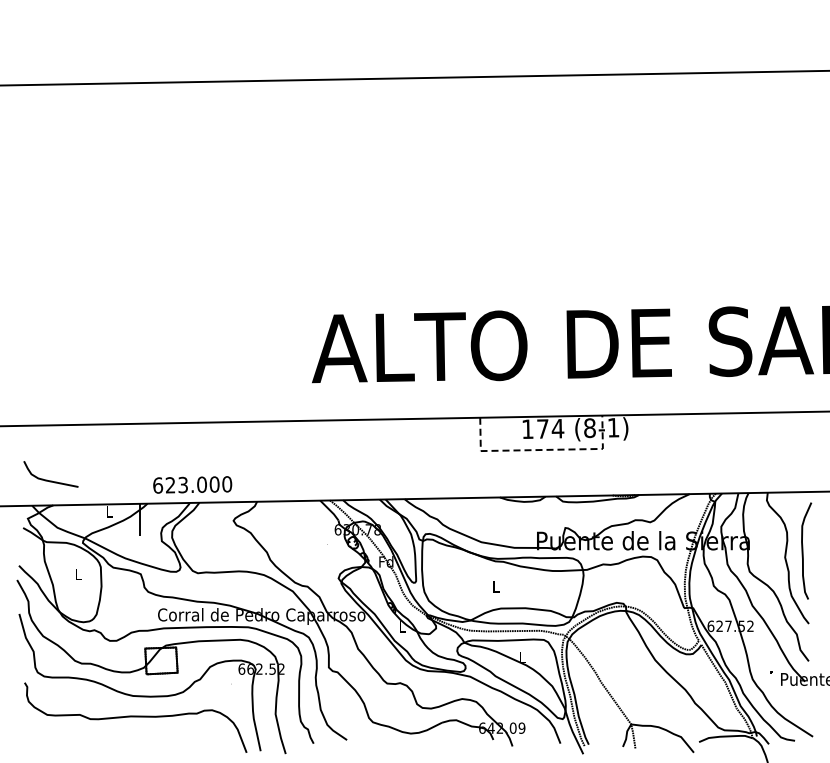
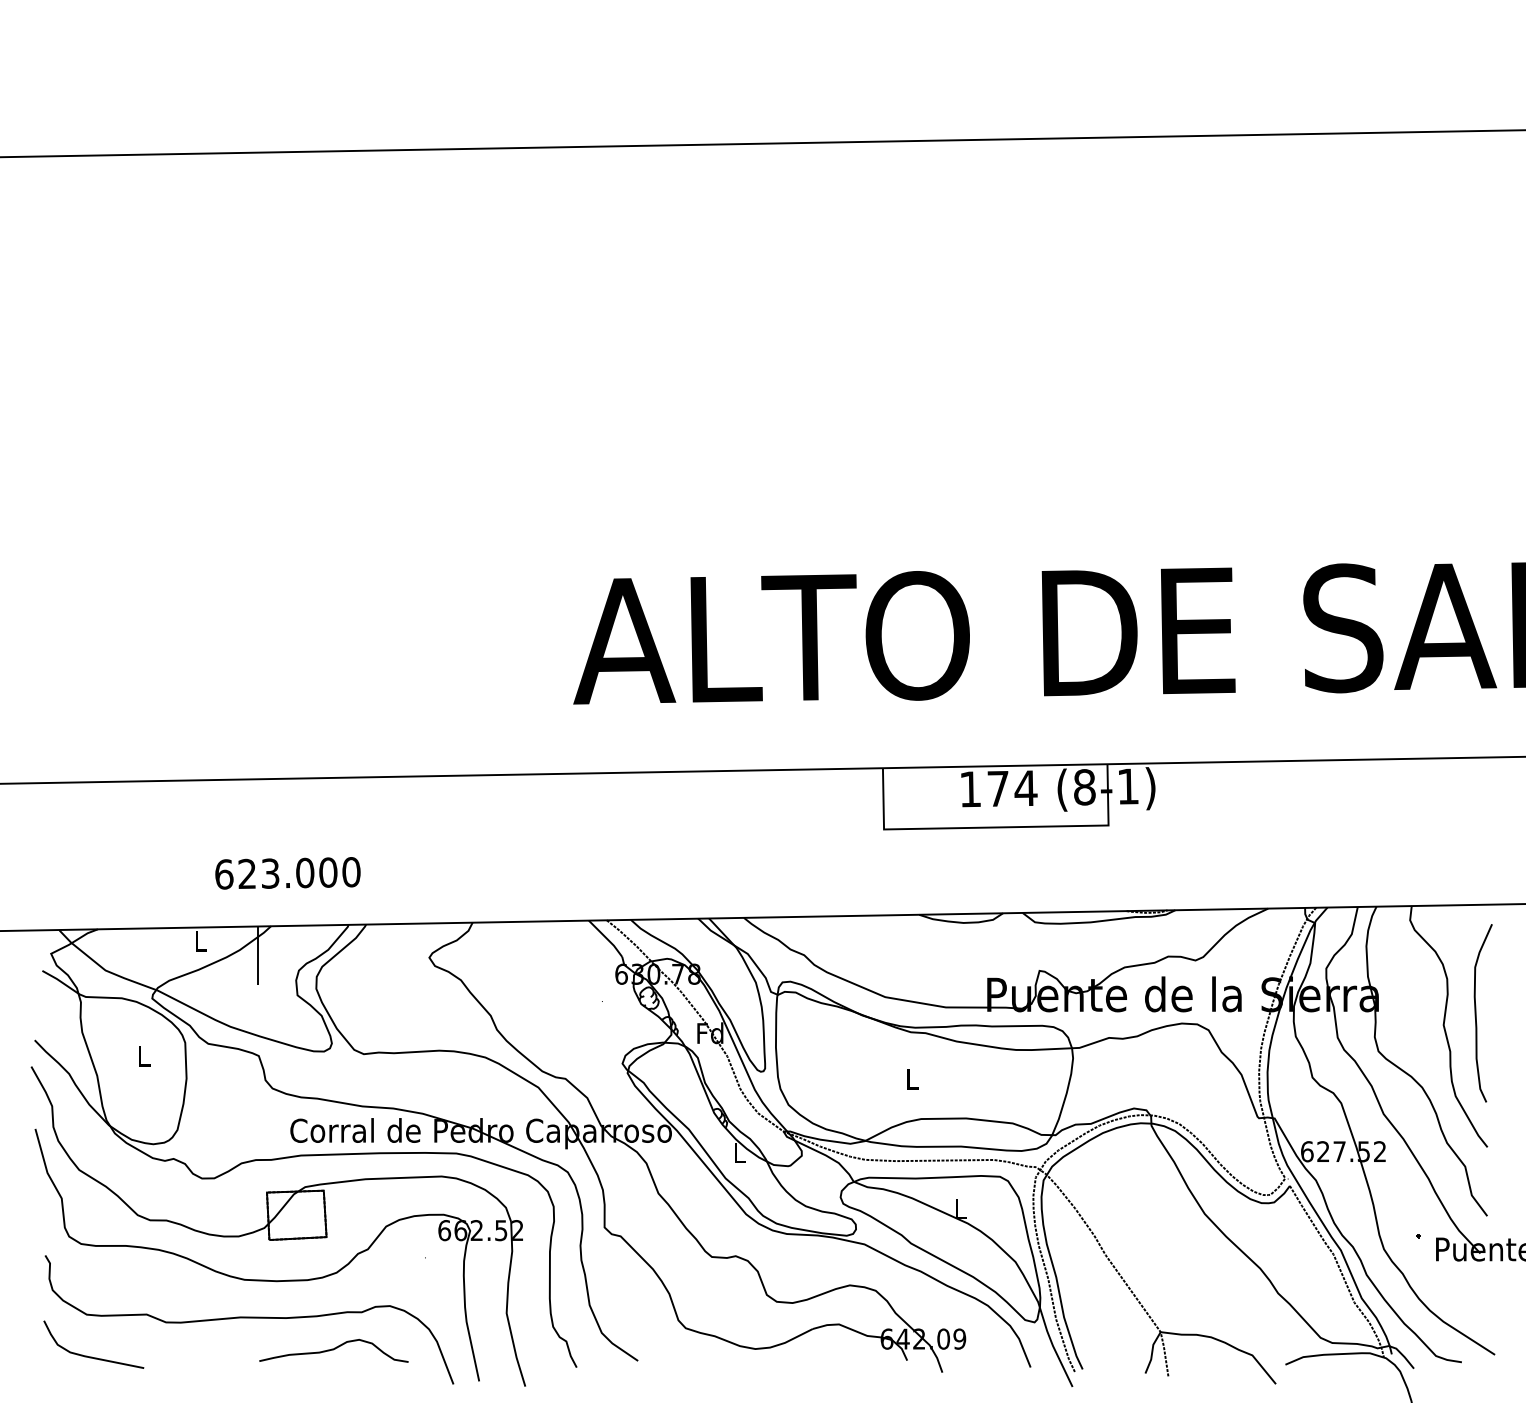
line: (542, 449) -> (997, 826), dashed -> solid
curve: (47, 479) -> (87, 1354), moved
text: (192, 484) -> (287, 872), moved
curve: (181, 734) -> (333, 1350), added

